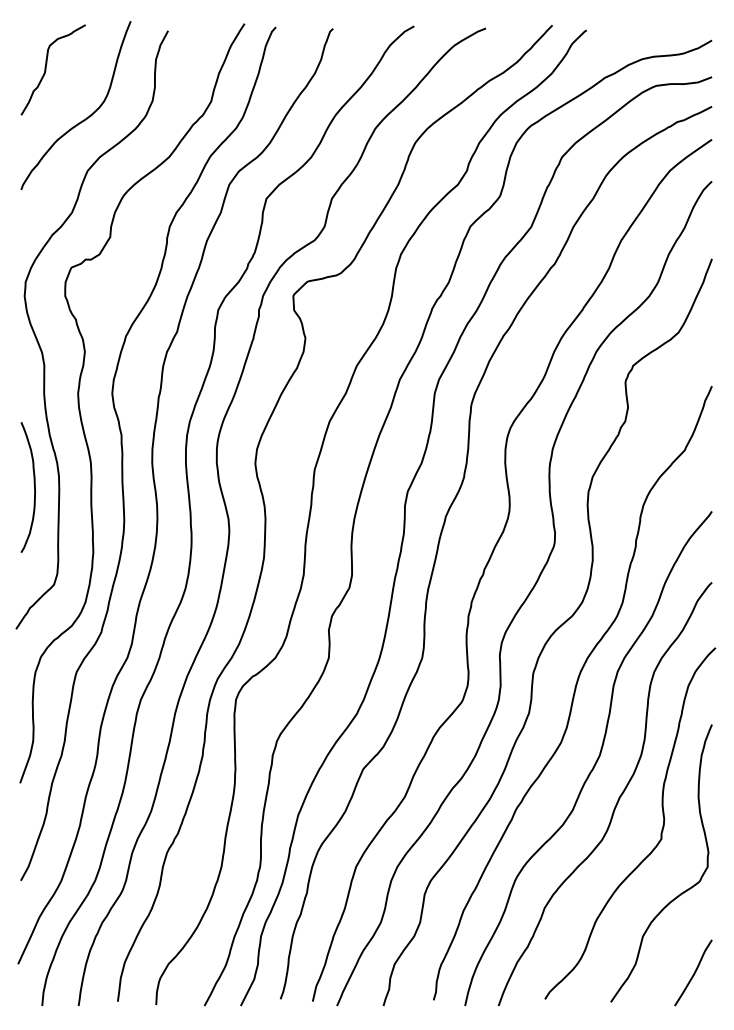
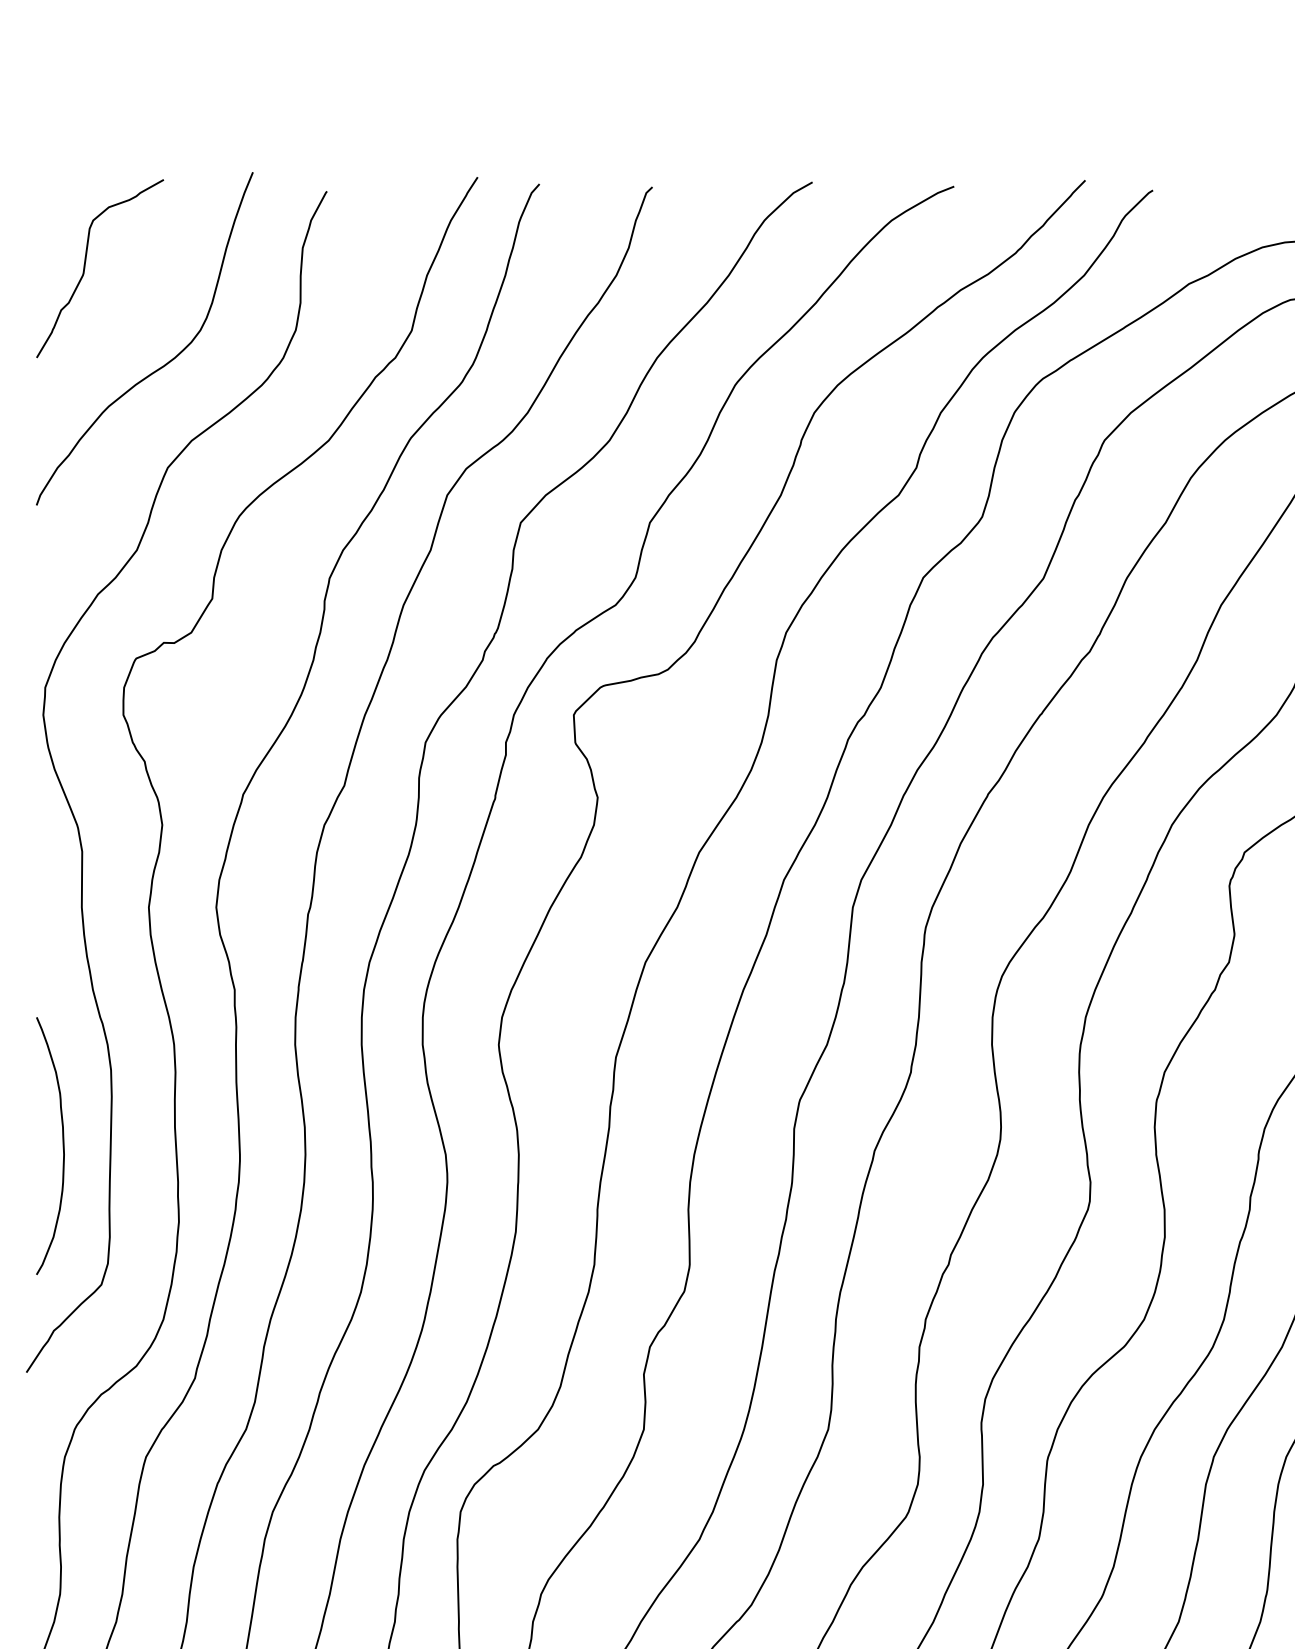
curve: (33, 484) -> (60, 1140), moved

